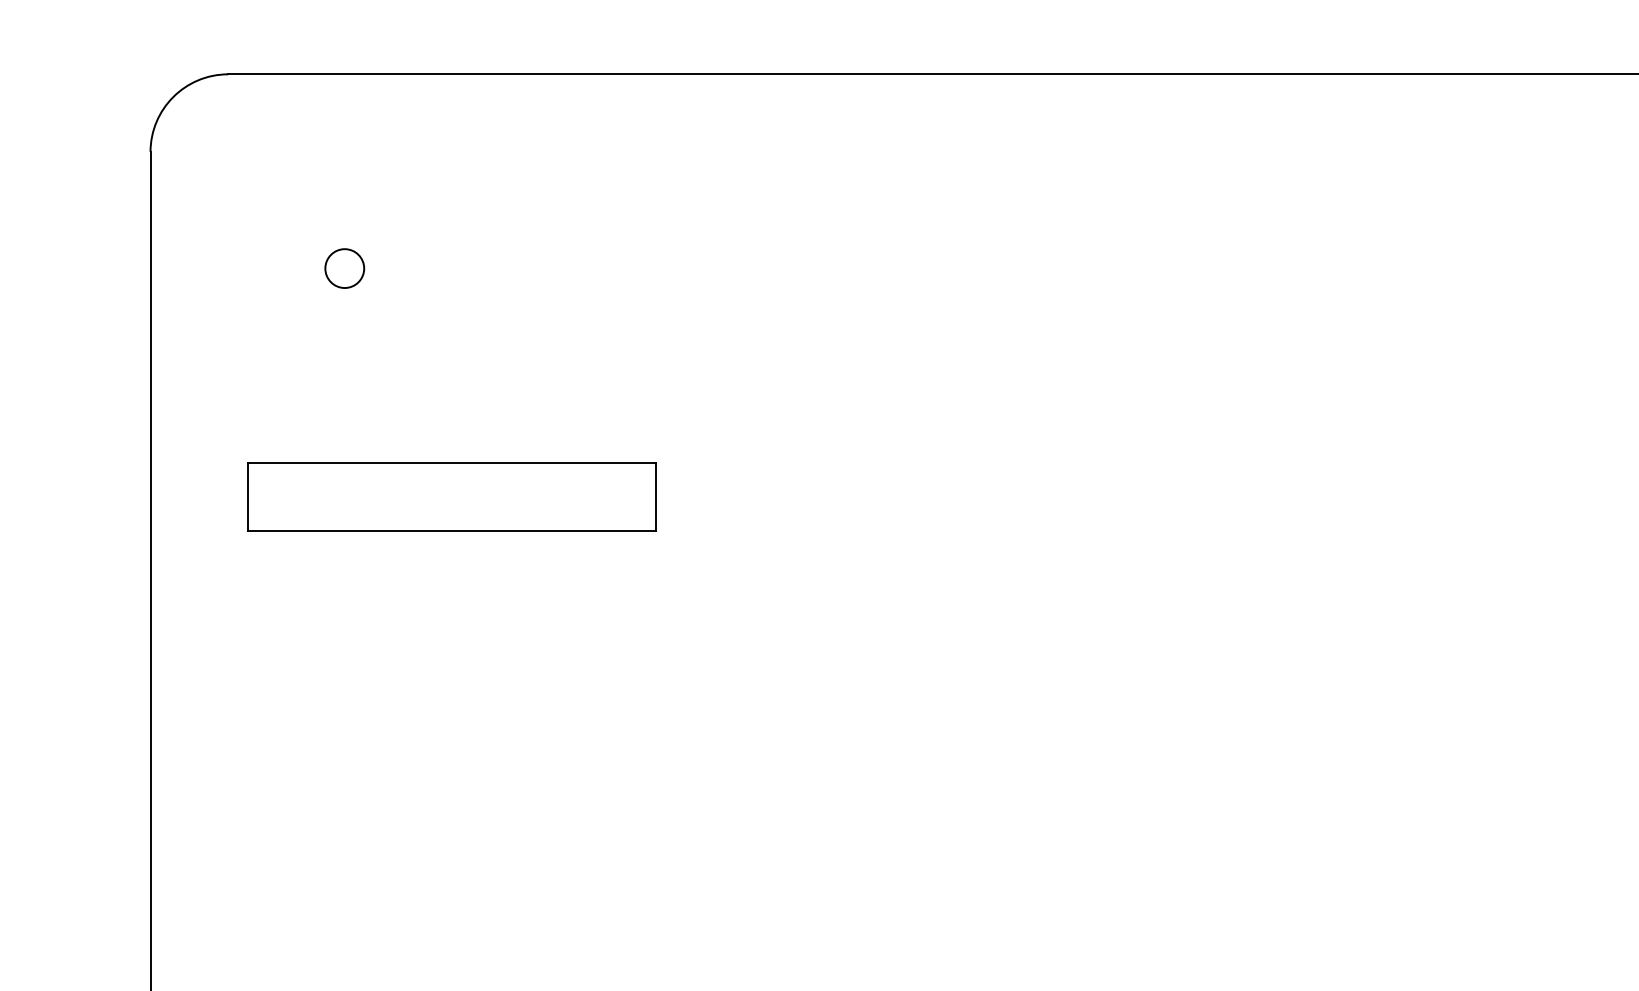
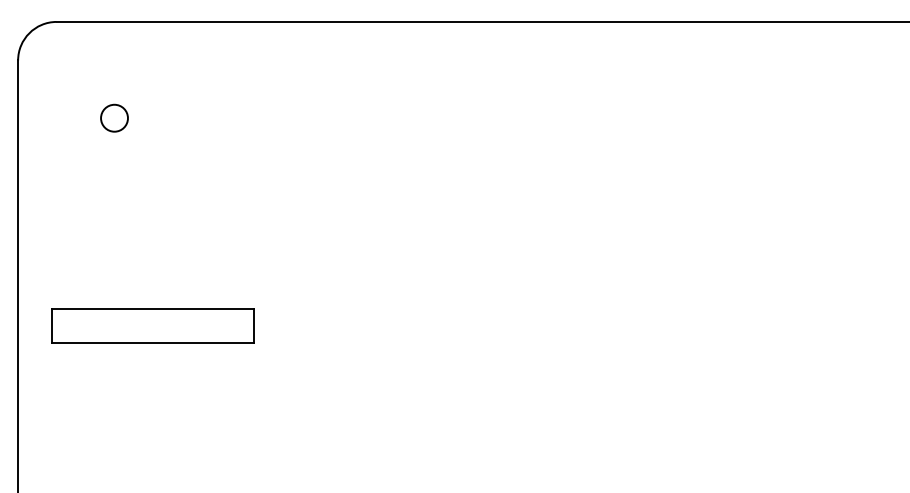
circle: (343, 267) -> (113, 117), size x1.4
part: (450, 495) -> (152, 325), moved

